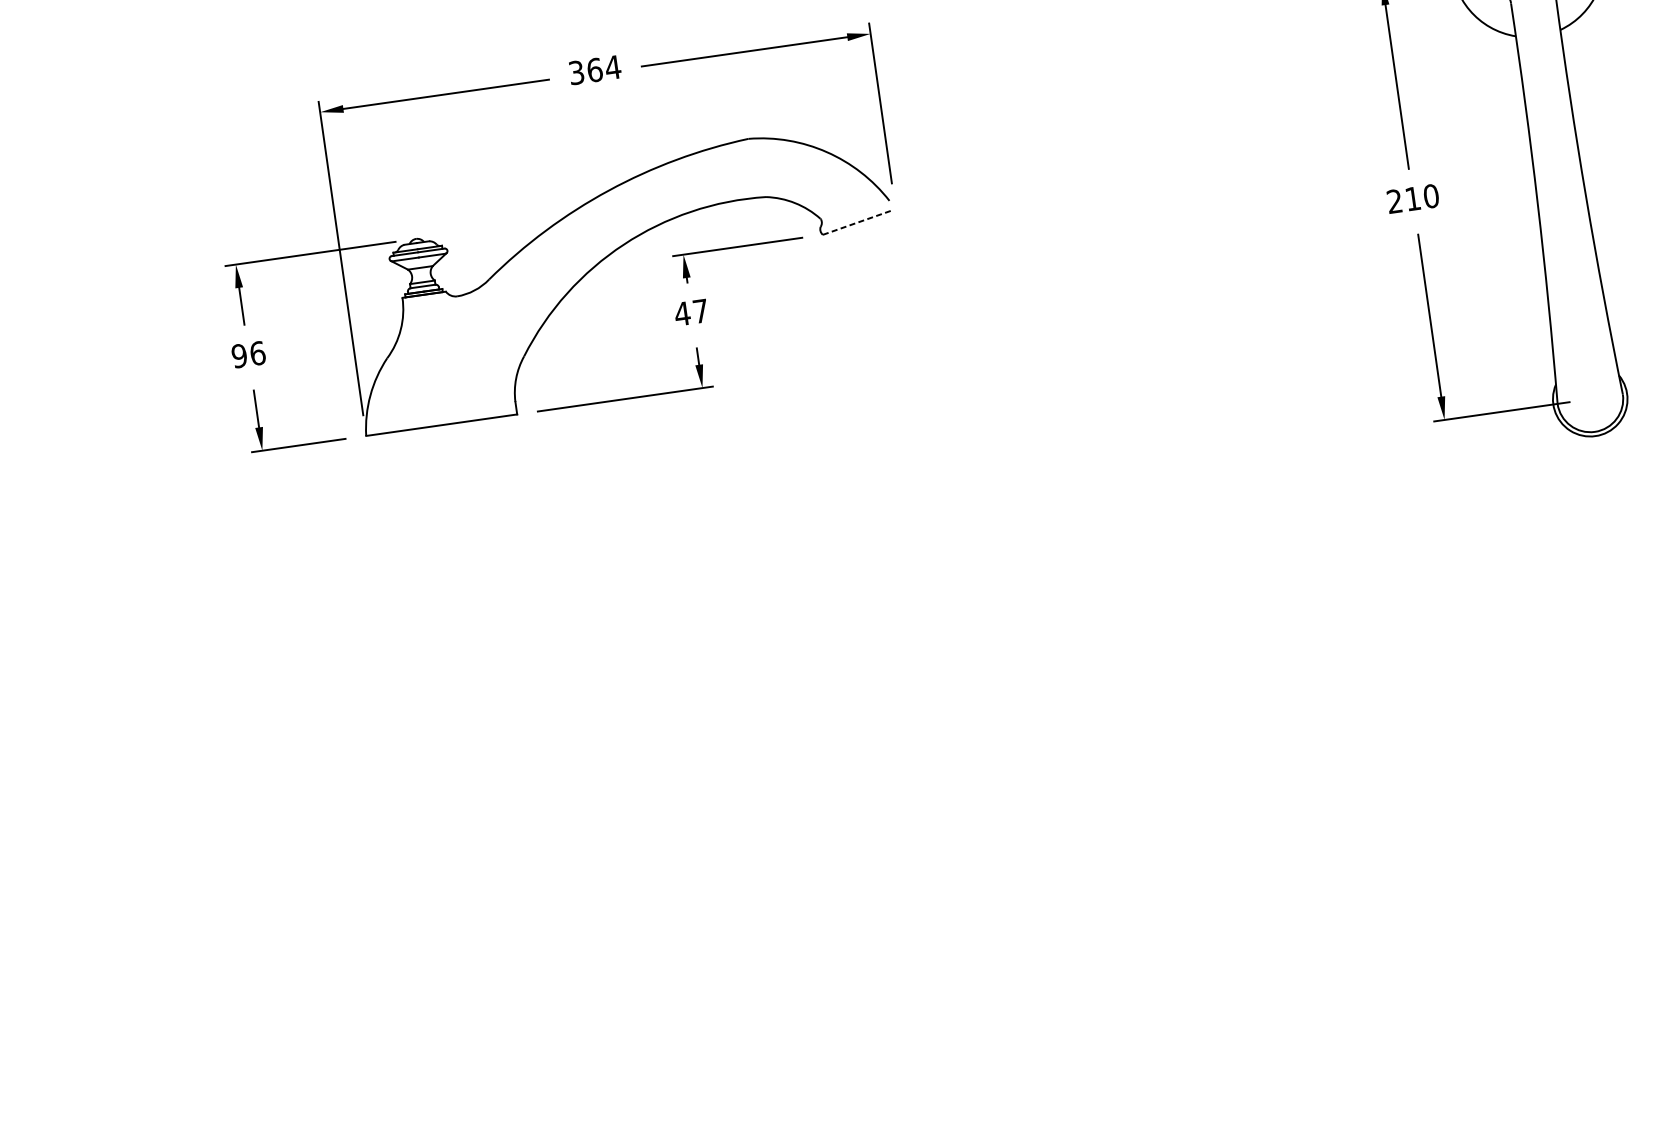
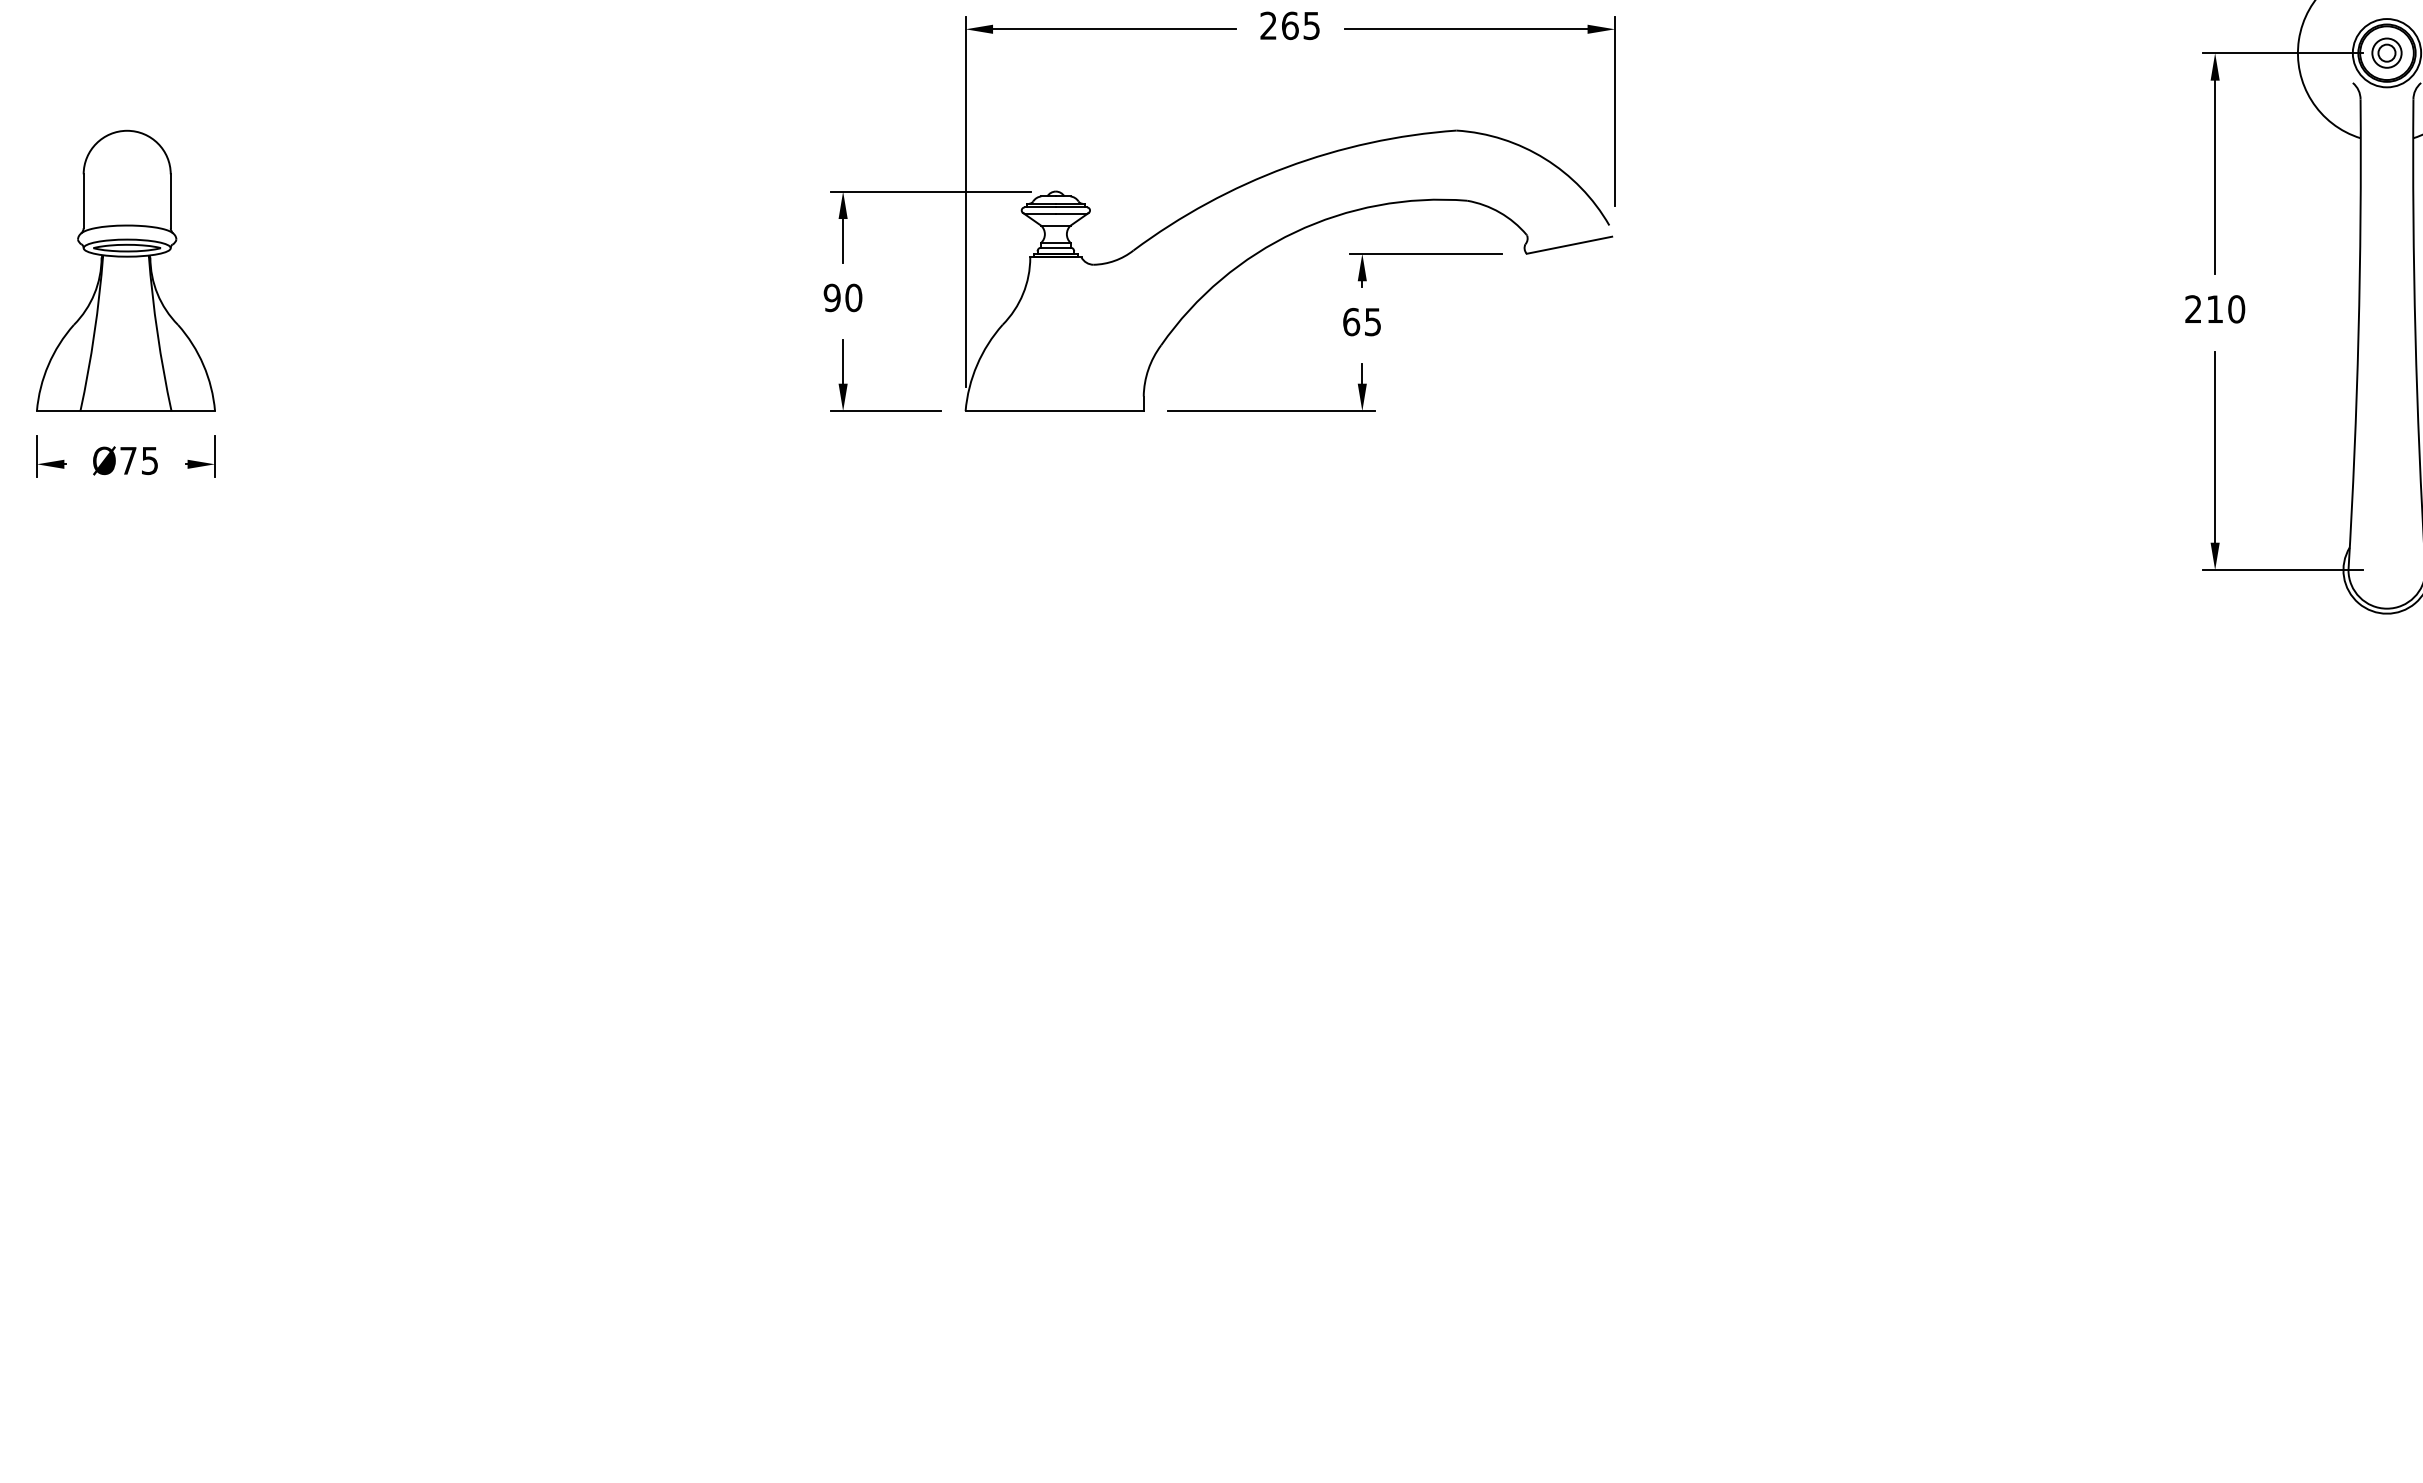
text: (595, 70) -> (1290, 26), 364 -> 265
line: (858, 222) -> (1569, 245), dashed -> solid
text: (690, 312) -> (1361, 321), 47 -> 65
text: (257, 353) -> (853, 297), 96 -> 90

